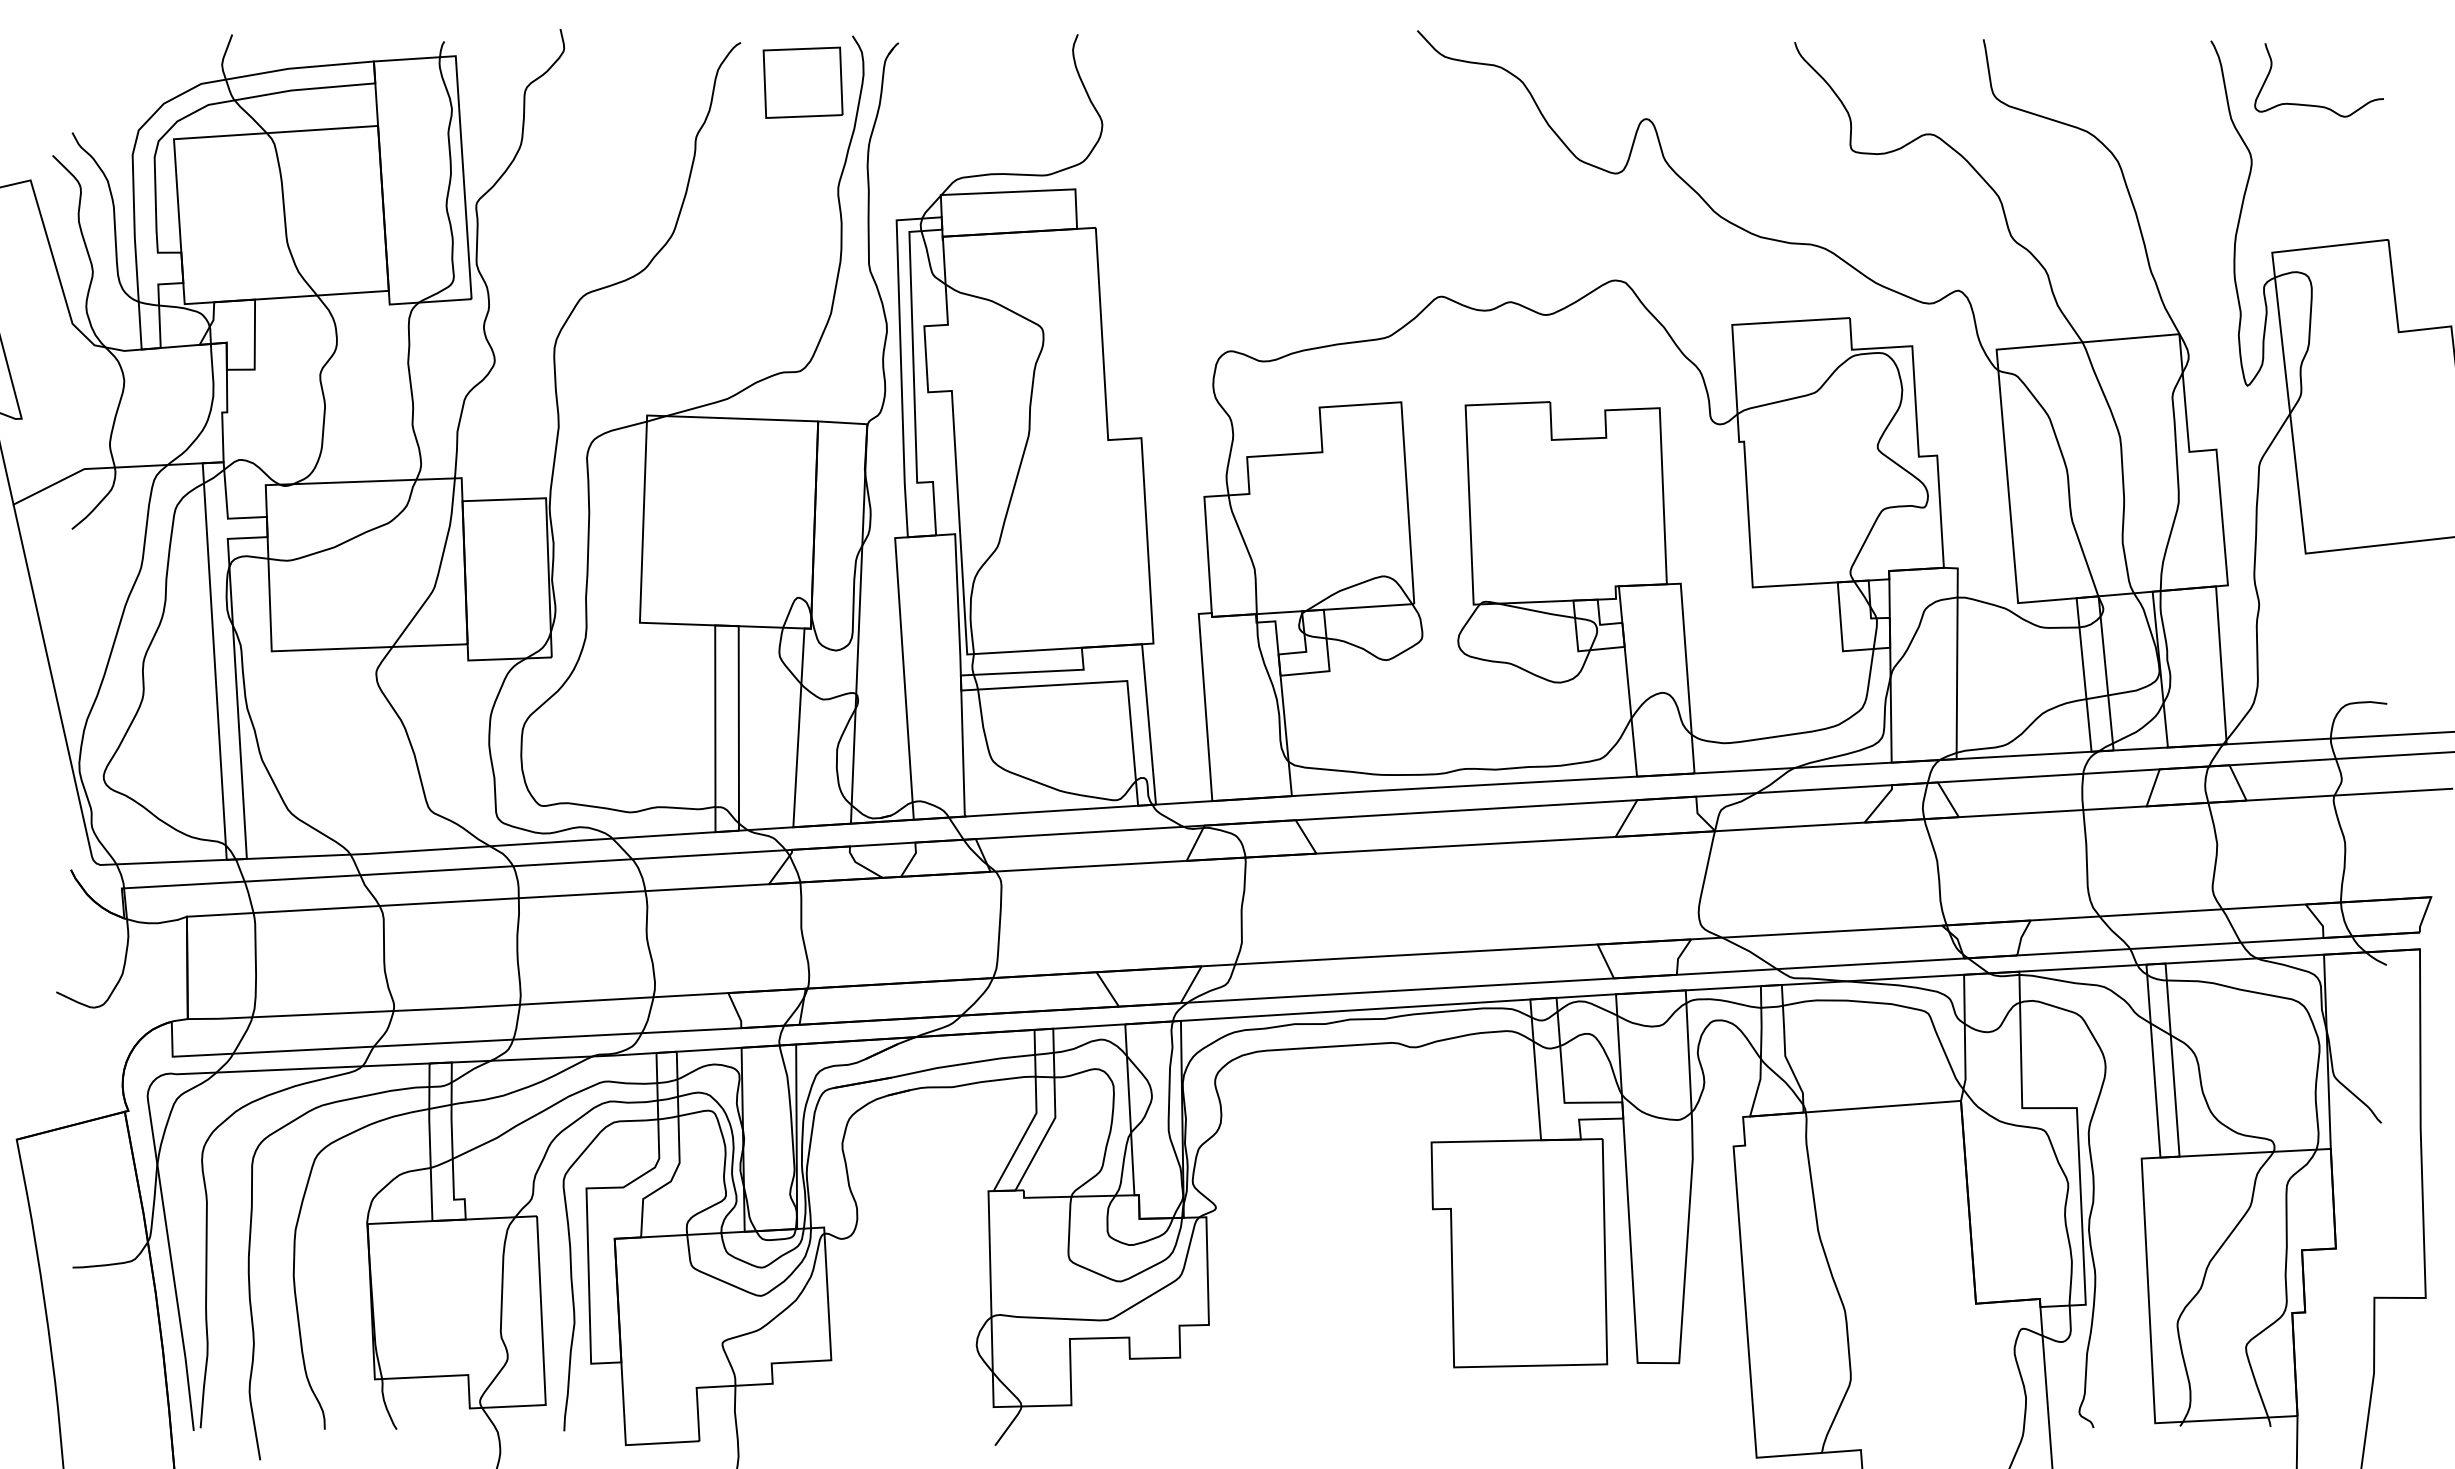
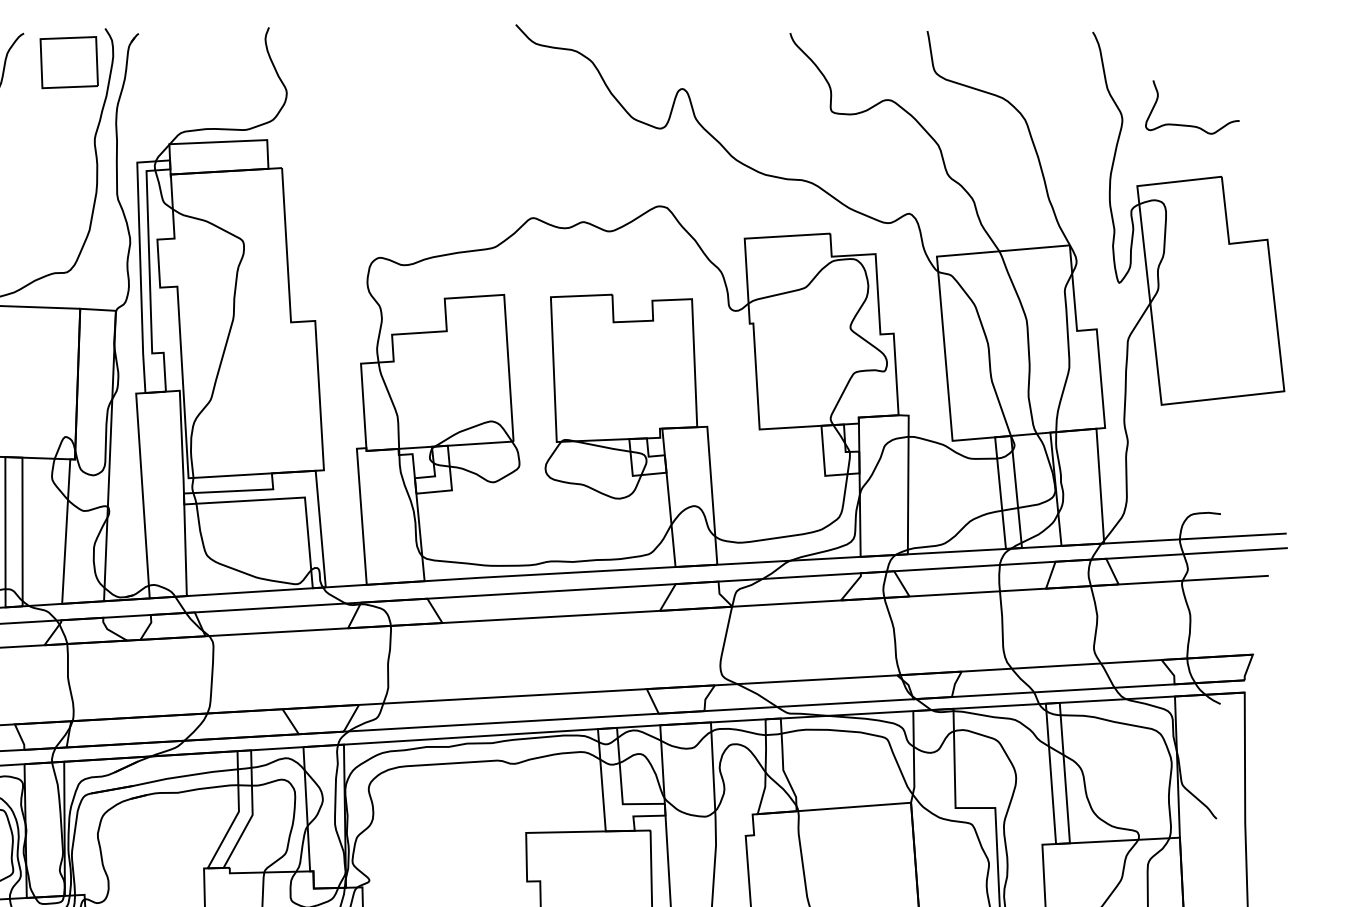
curve: (2312, 104) -> (1187, 124), moved

